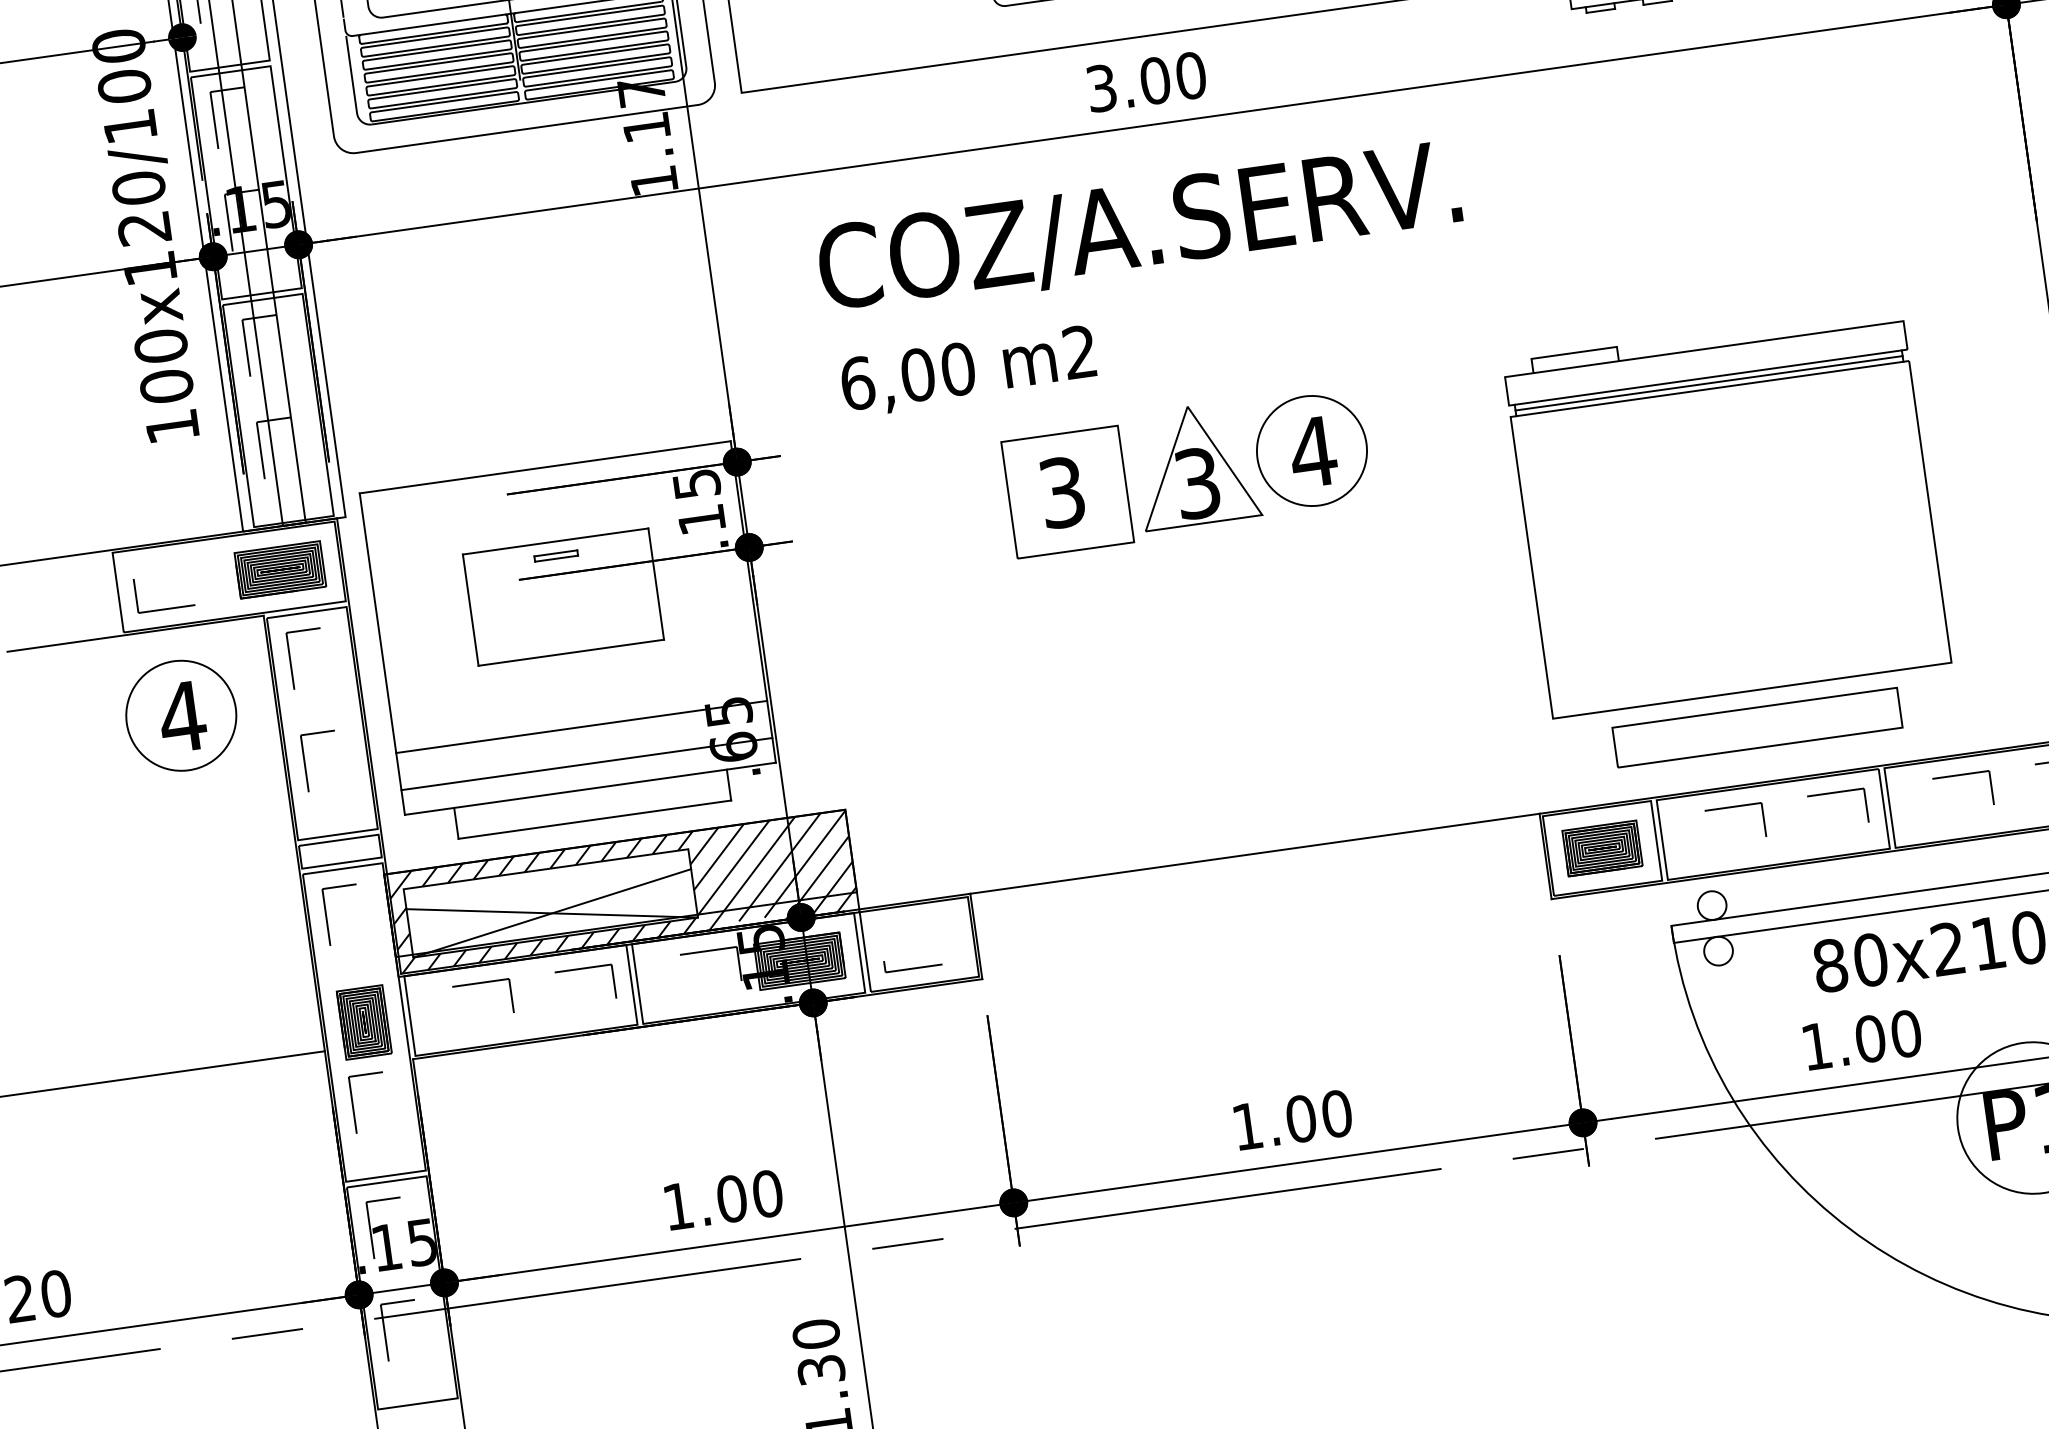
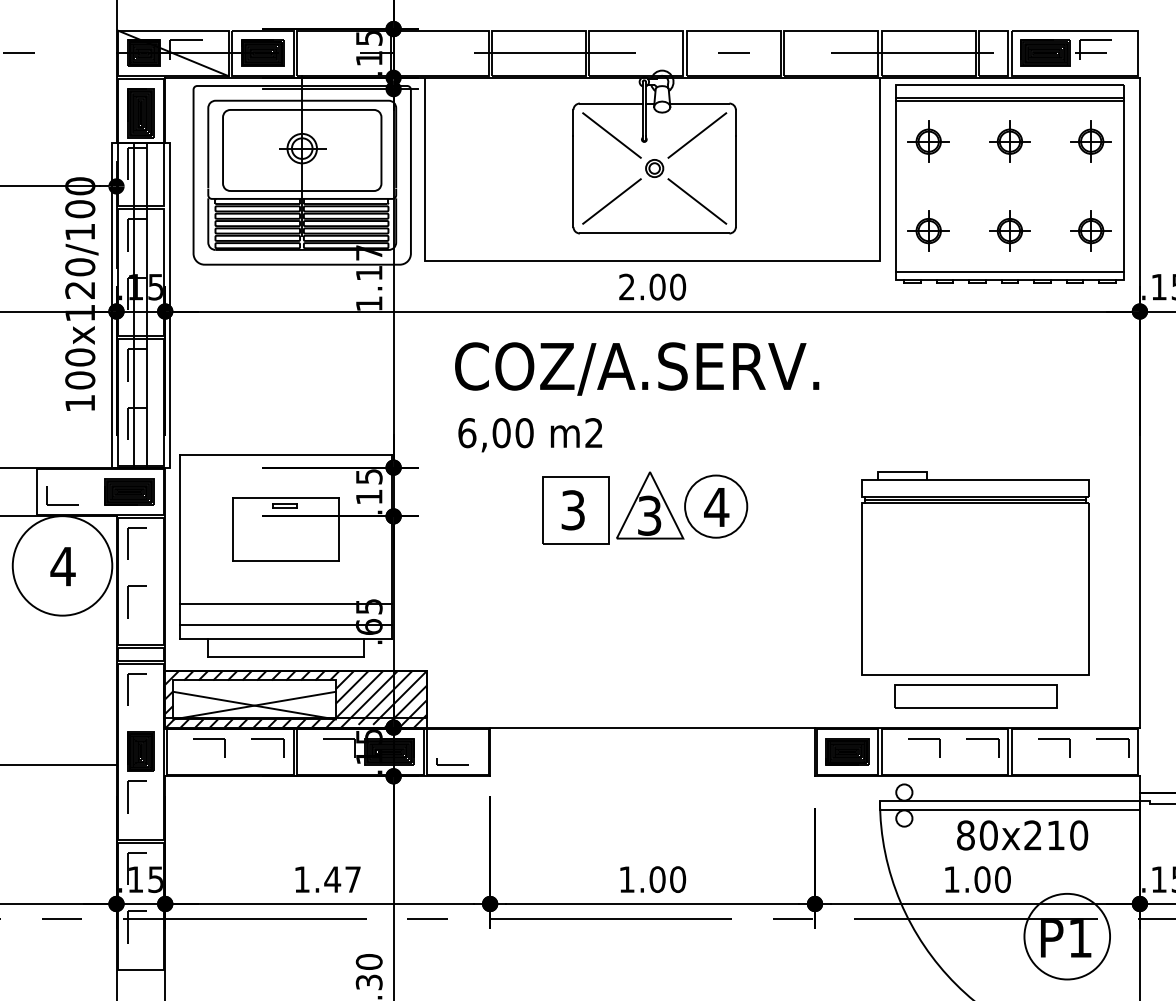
text: (1100, 89) -> (626, 287), 3.00 -> 2.00
part: (1730, 540) -> (975, 589), moved
circle: (181, 715) -> (62, 565), size x1.6
text: (749, 1196) -> (342, 879), 1.00 -> 1.47

